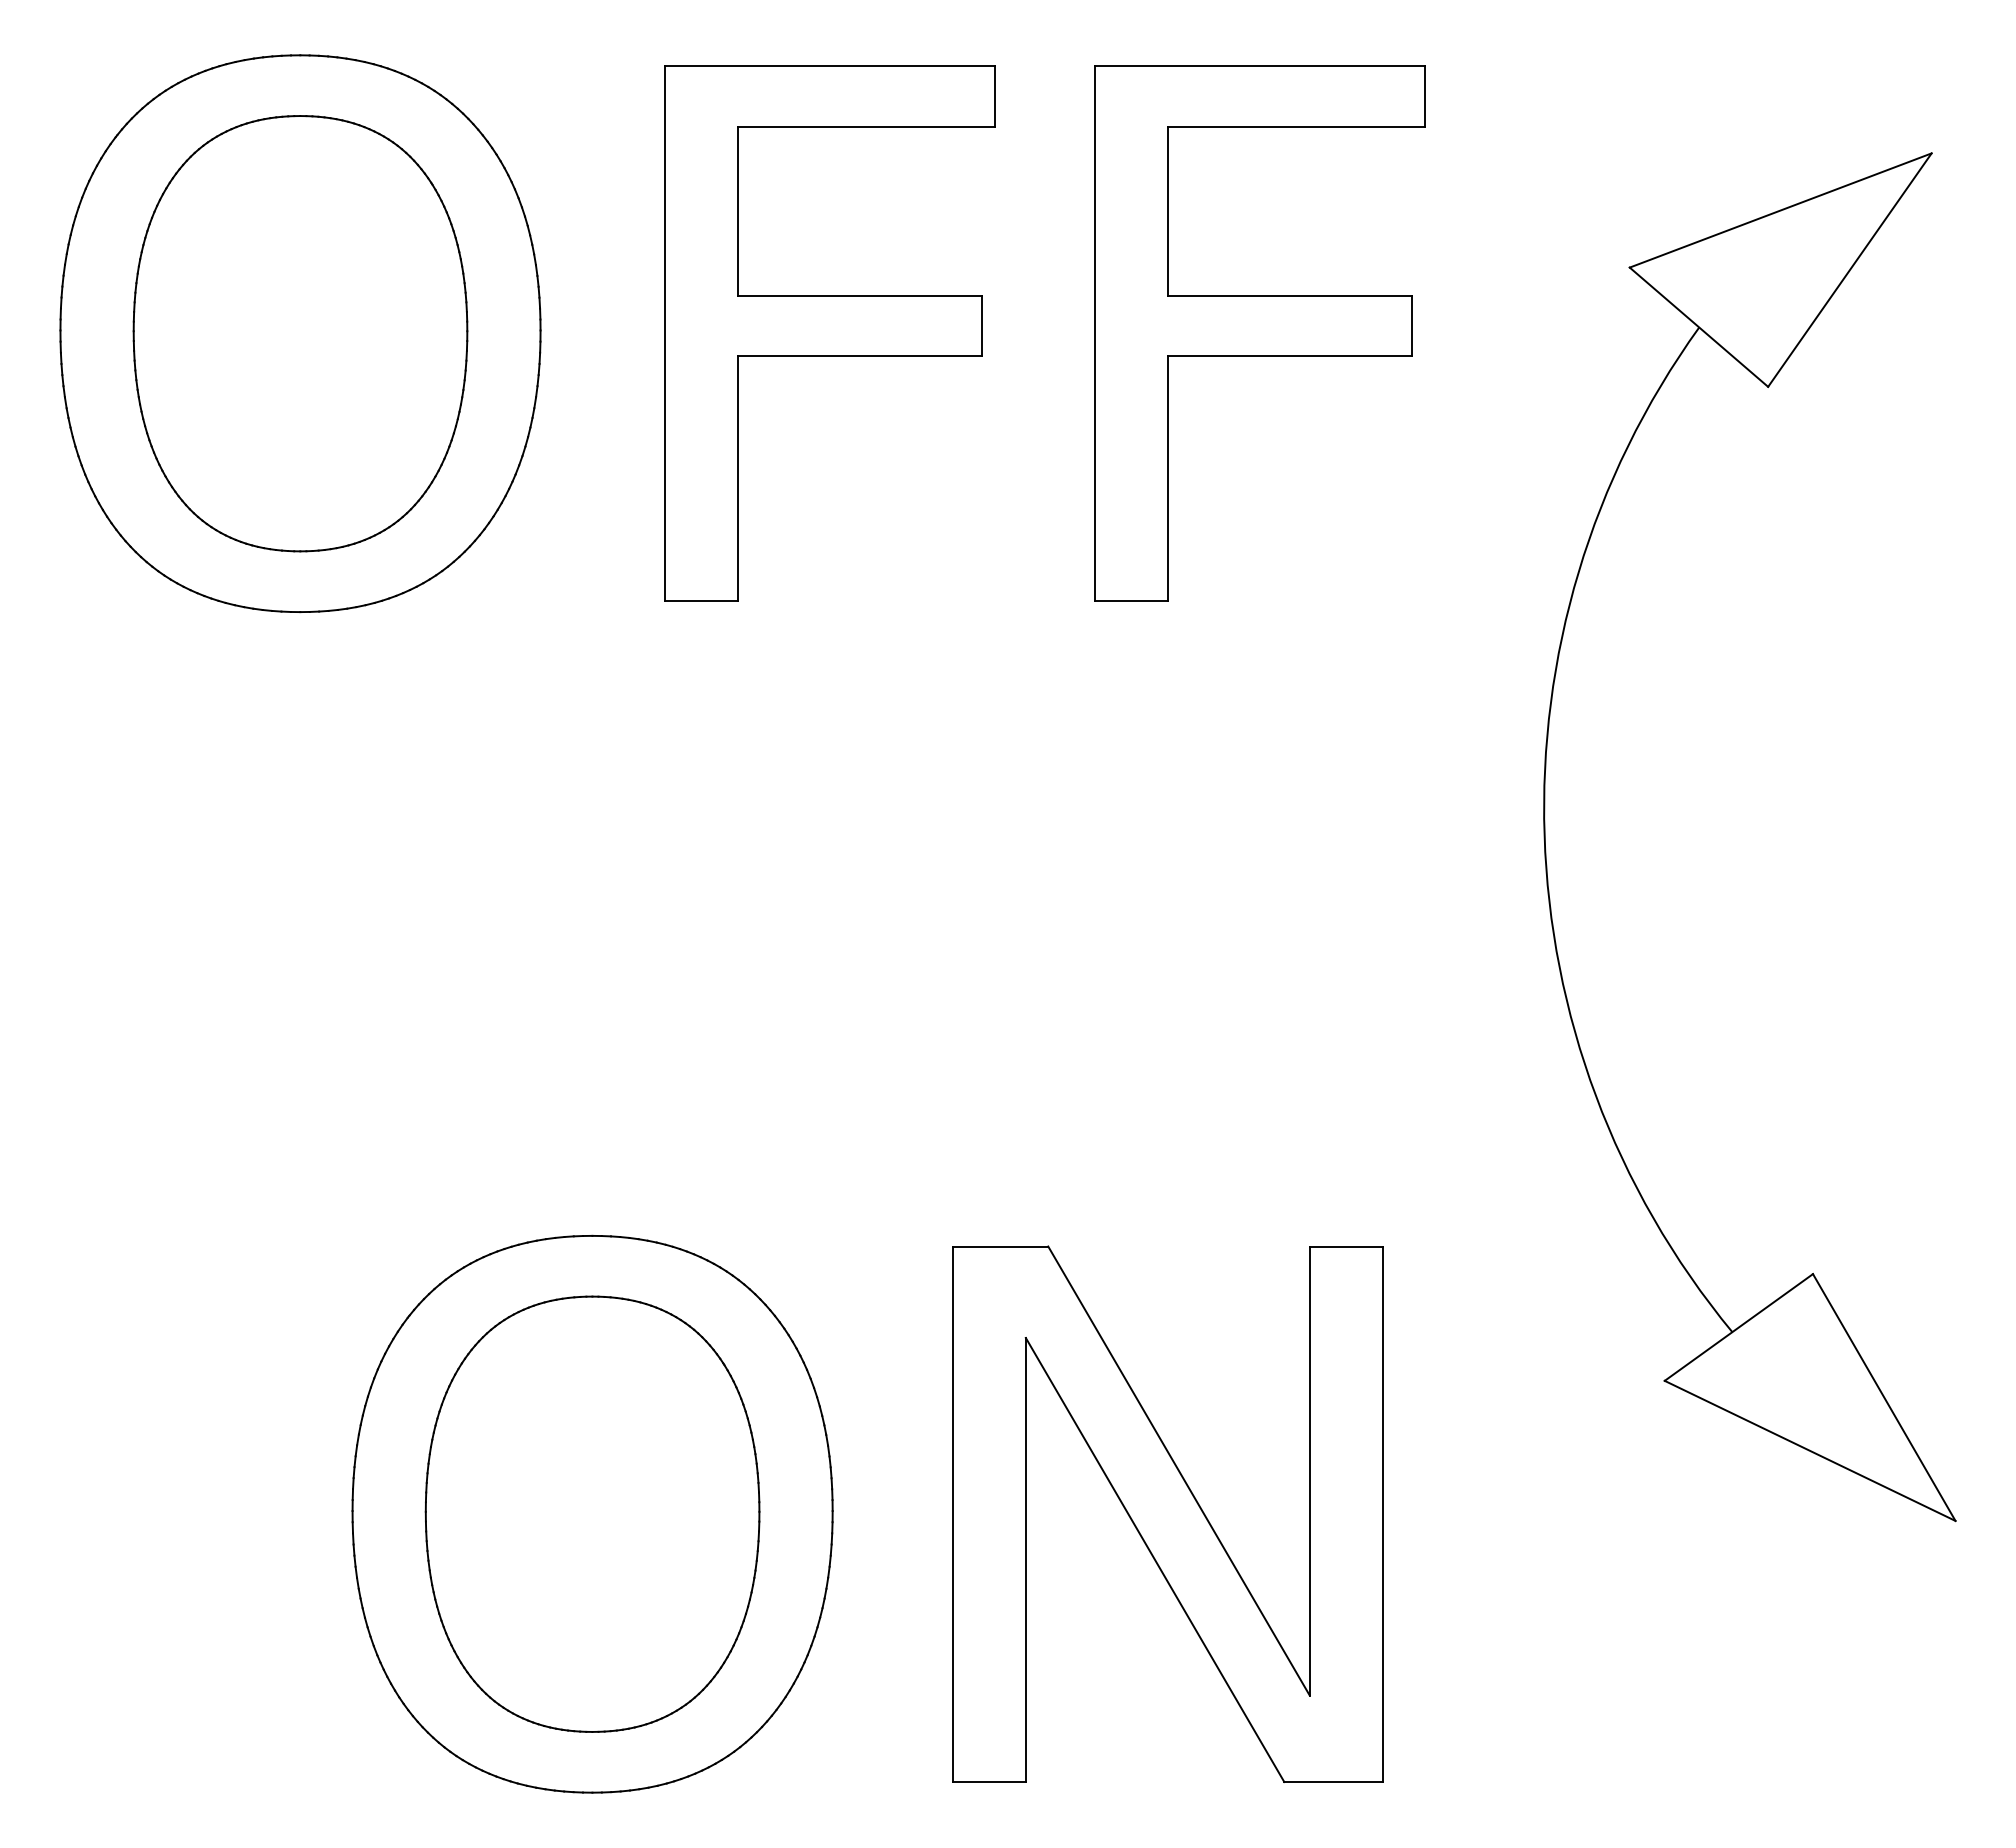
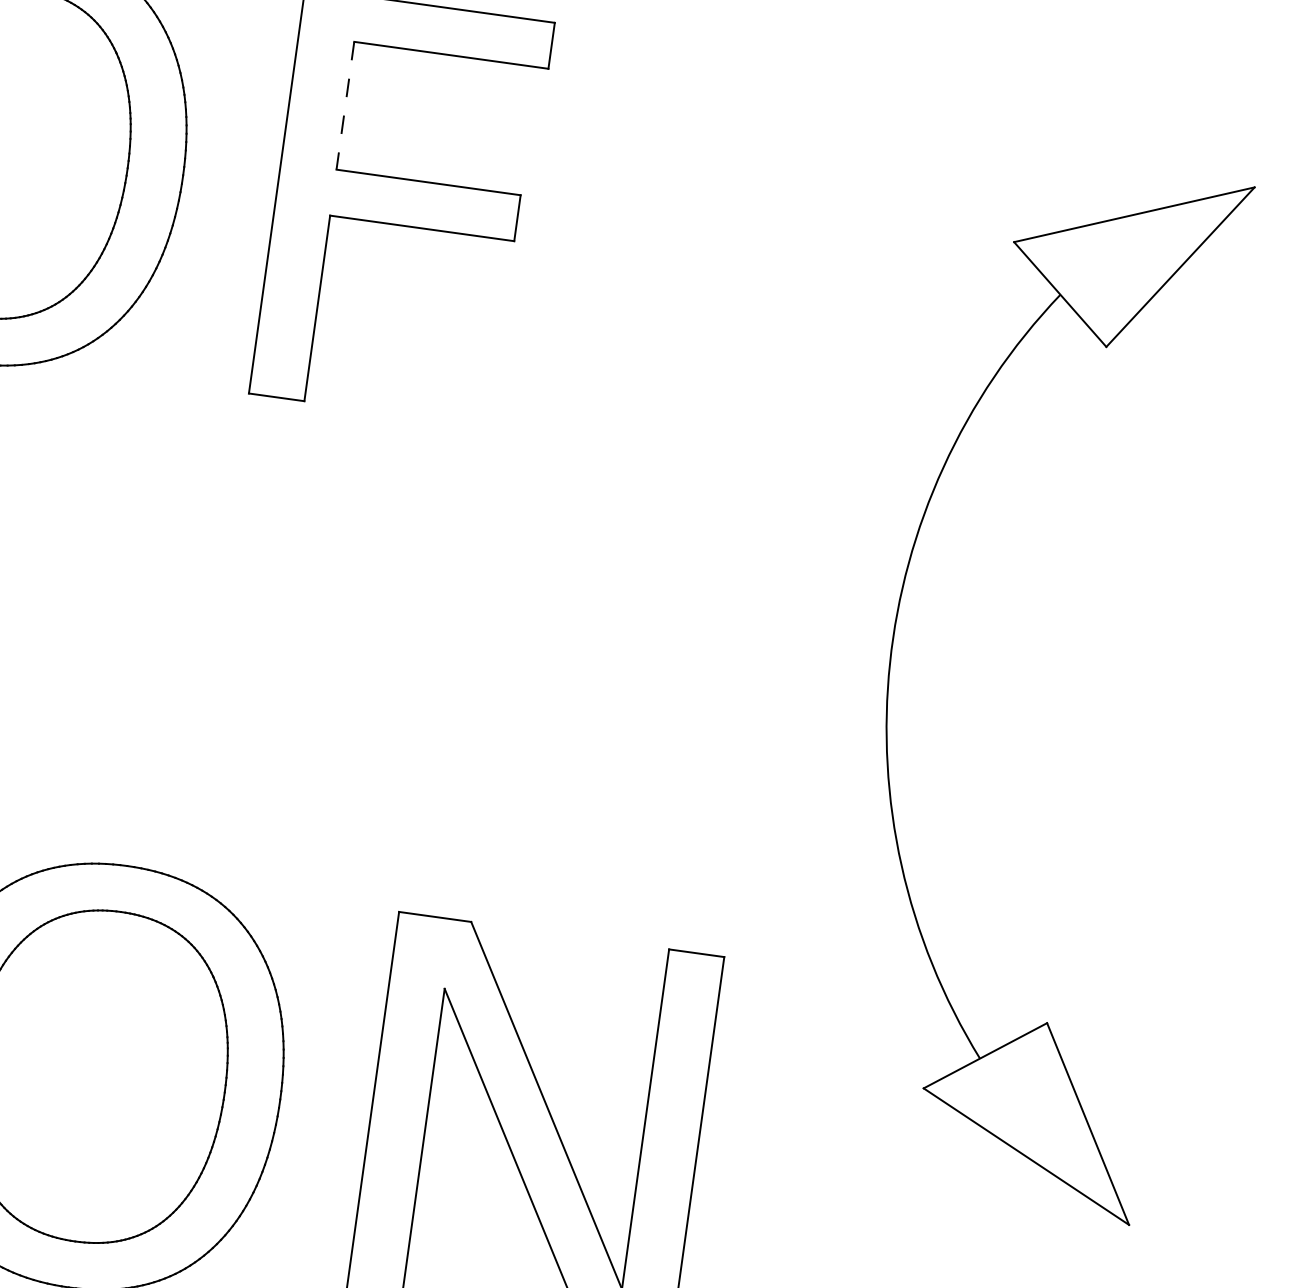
line: (738, 211) -> (345, 106), solid -> dashed
part: (1259, 333) -> (727, 253), removed

